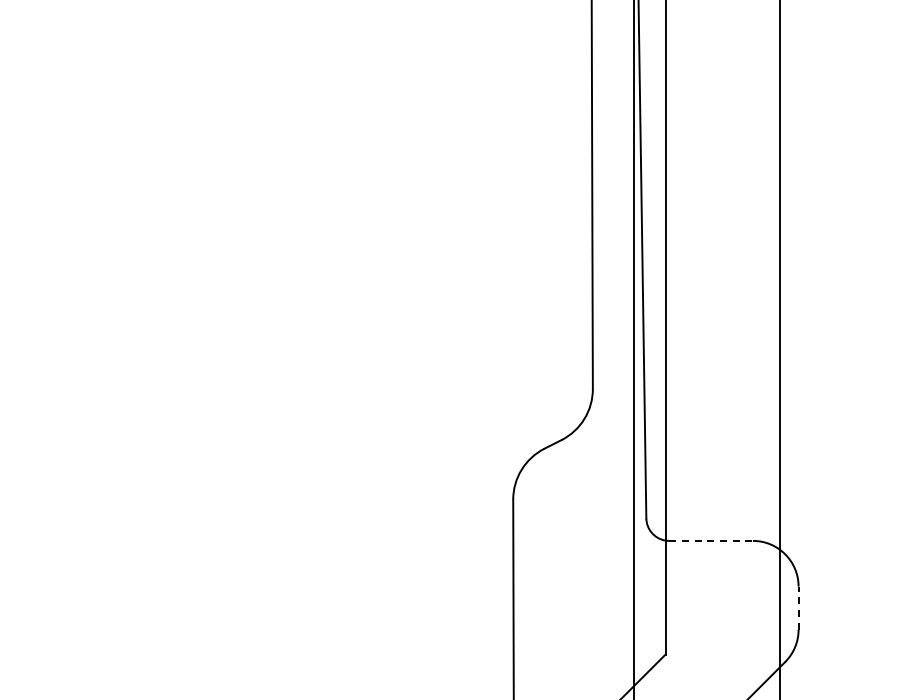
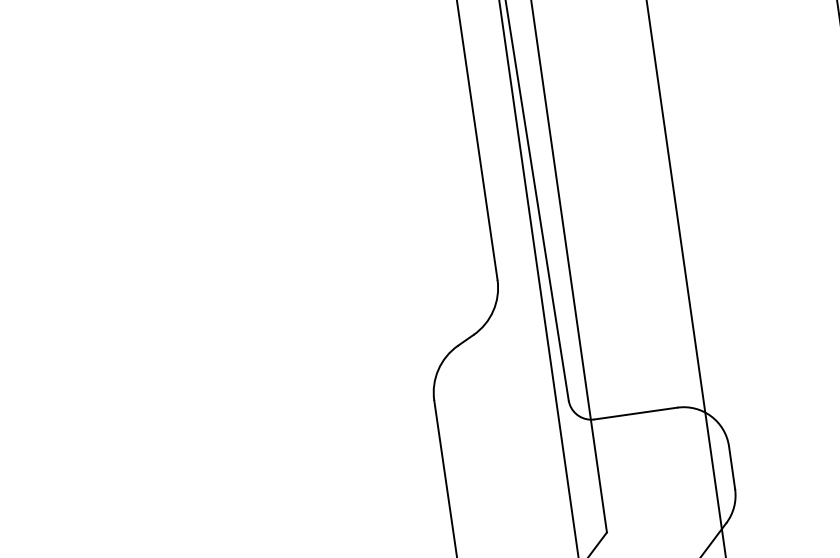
line: (711, 540) -> (636, 413), dashed -> solid
line: (798, 608) -> (732, 468), dashed -> solid

